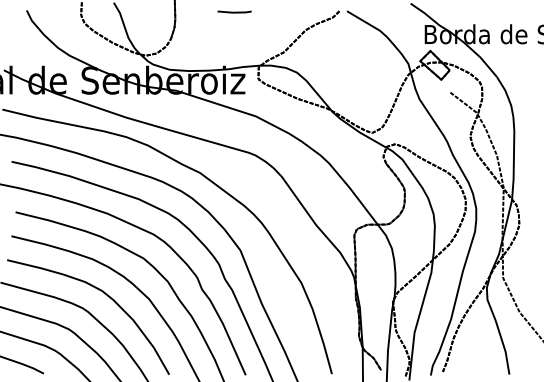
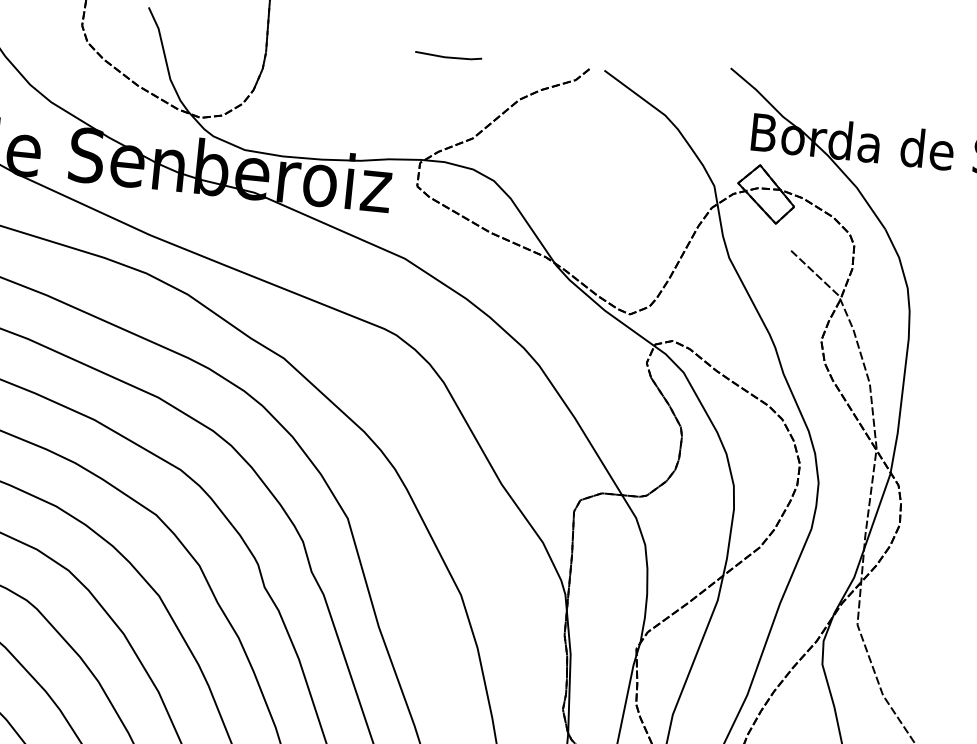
line: (234, 11) -> (448, 55), moved

